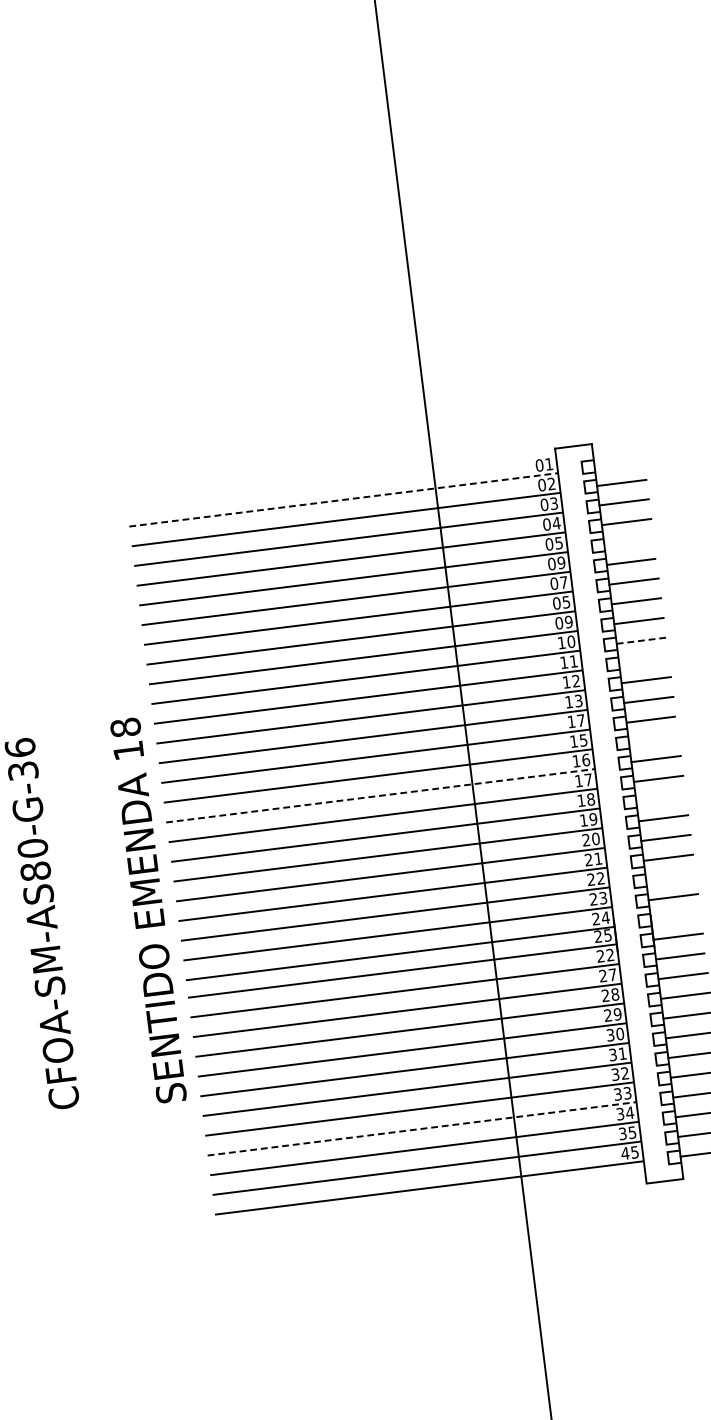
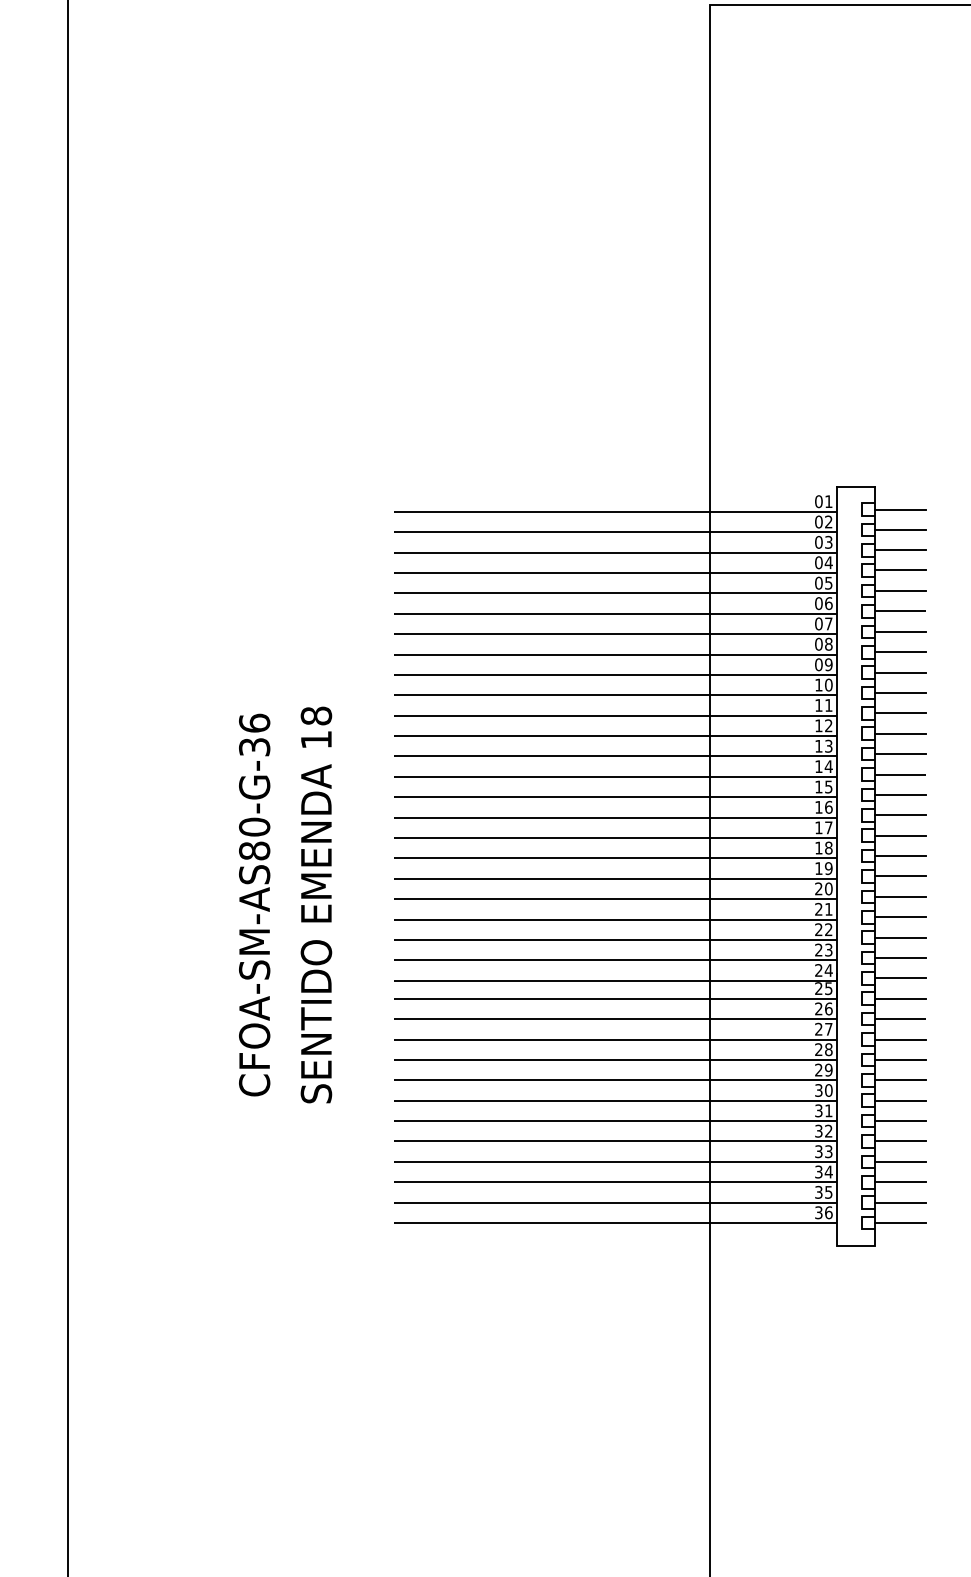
line: (618, 463) -> (899, 509), added
line: (344, 499) -> (615, 511), dashed -> solid
line: (628, 542) -> (899, 591), added
text: (561, 562) -> (828, 603), 09 -> 06
text: (566, 601) -> (828, 643), 05 -> 08
line: (640, 640) -> (899, 692), dashed -> solid
line: (643, 660) -> (899, 713), added
text: (580, 720) -> (828, 766), 17 -> 14
line: (652, 739) -> (899, 794), added
line: (380, 795) -> (615, 817), dashed -> solid
line: (660, 799) -> (899, 856), added
line: (670, 877) -> (899, 937), added
text: (148, 910) -> (316, 904), moved
line: (675, 917) -> (899, 978), added
text: (610, 954) -> (828, 1008), 22 -> 26
line: (422, 1128) -> (615, 1161), dashed -> solid
text: (629, 1152) -> (823, 1212), 45 -> 36

